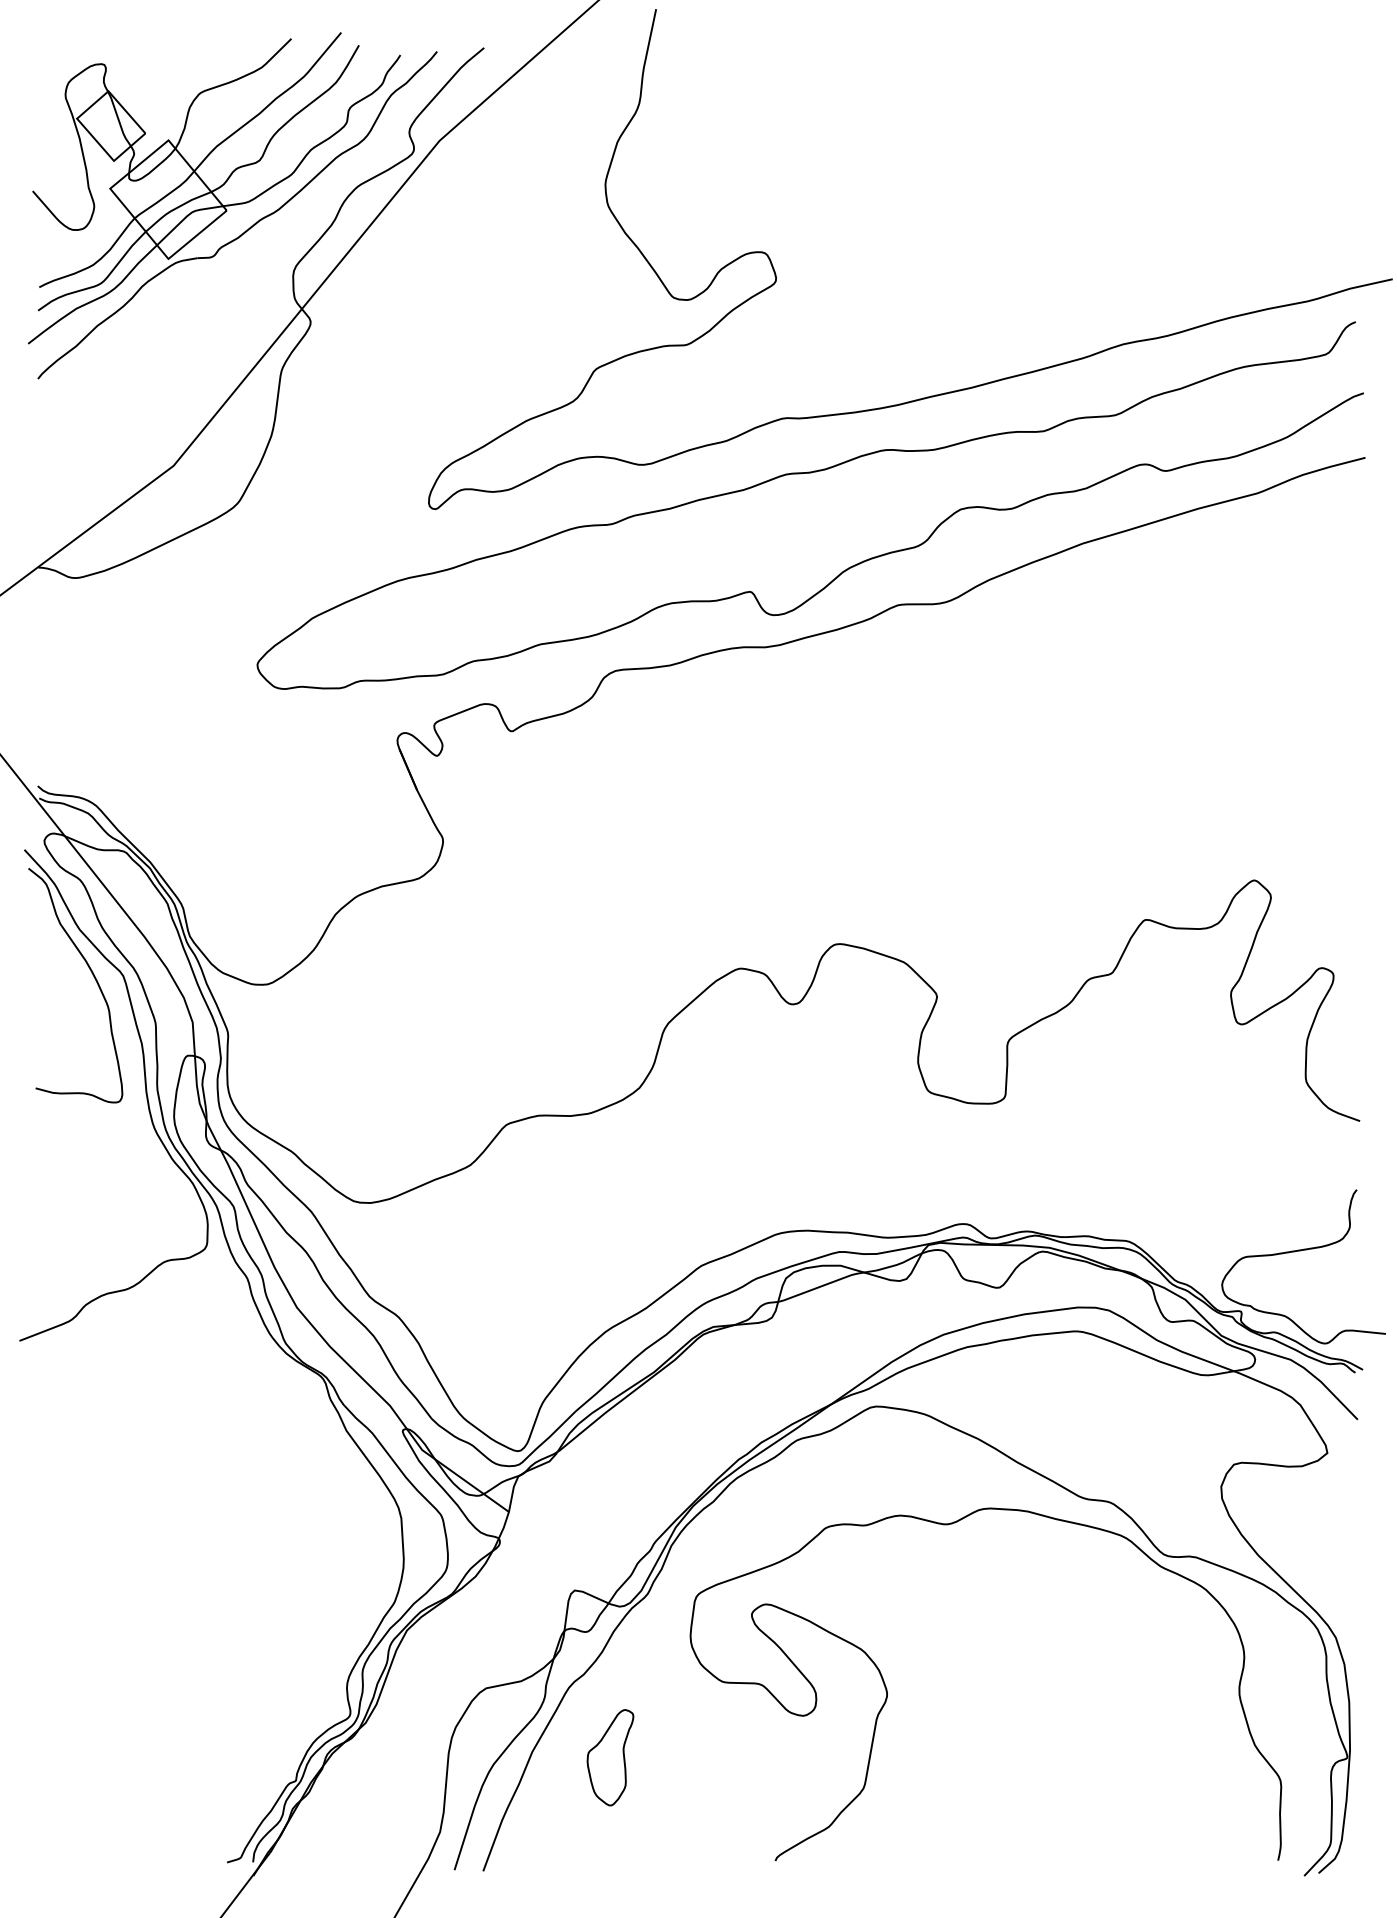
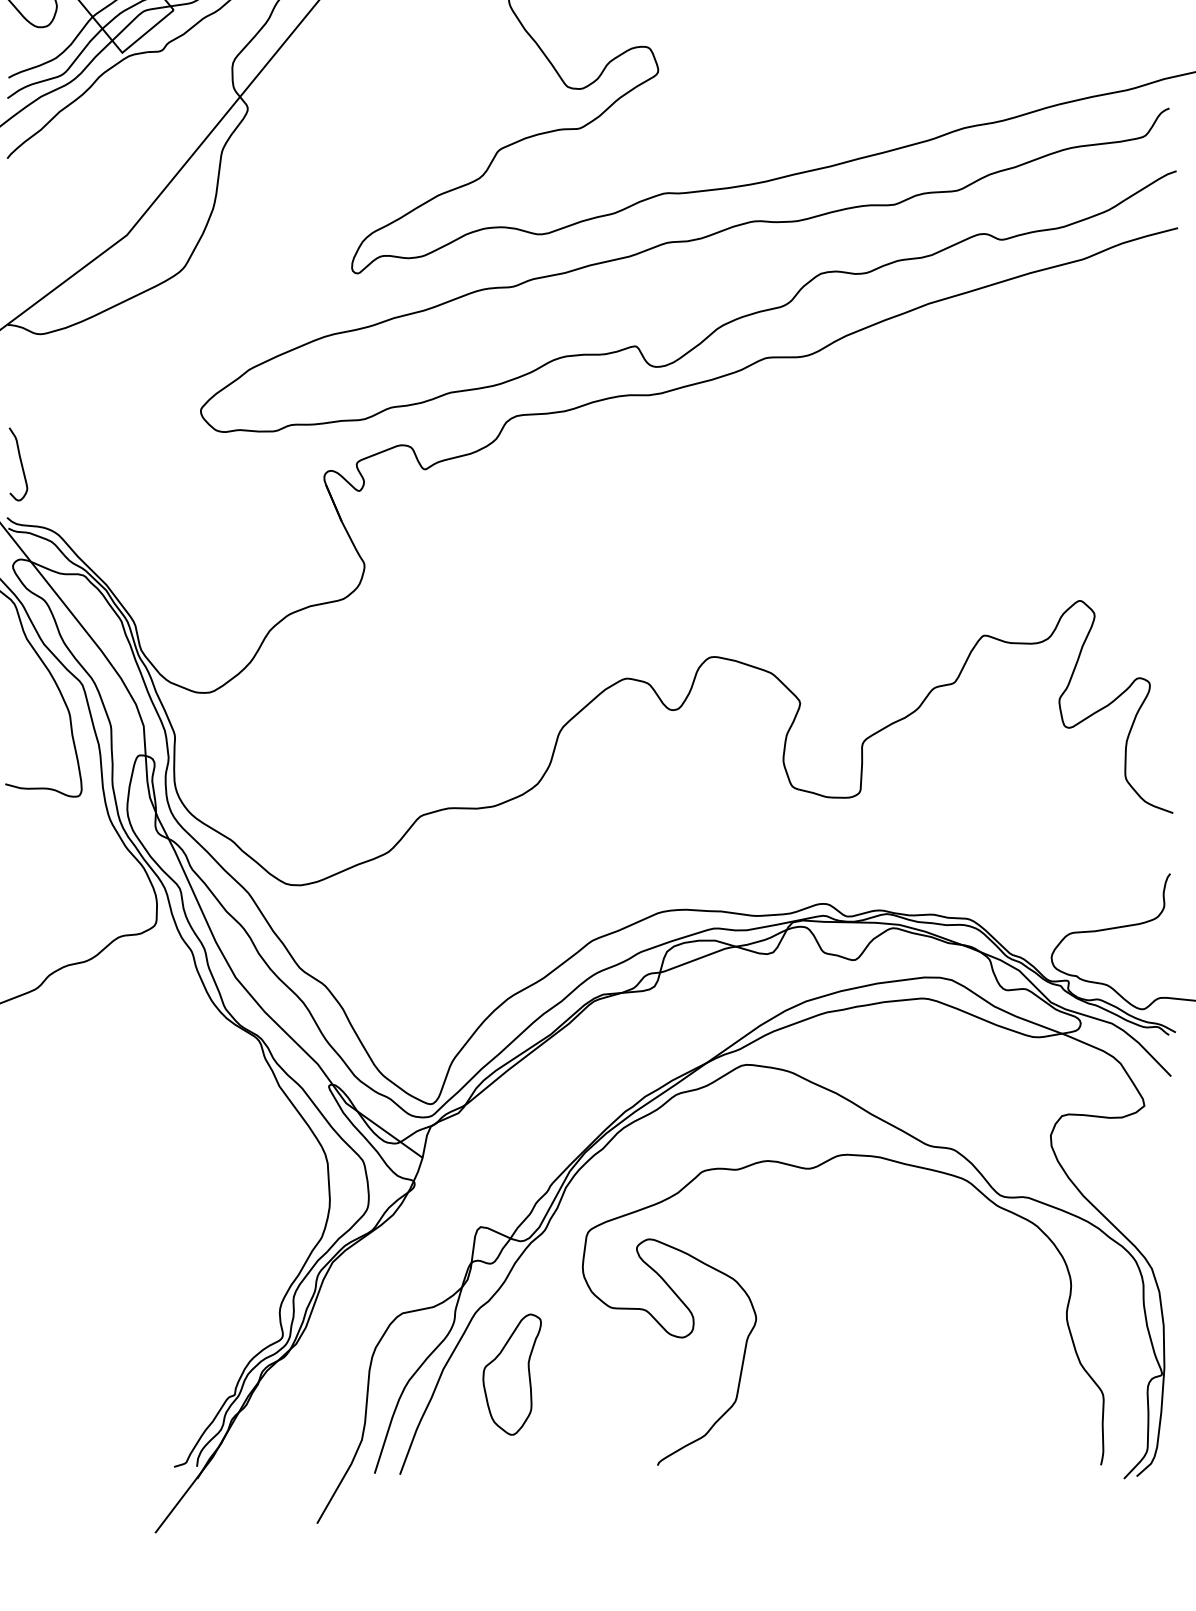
curve: (53, 725) -> (20, 464), added
part: (610, 1757) -> (512, 1374), size x1.43

